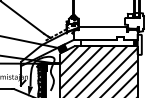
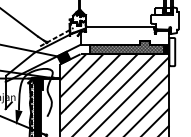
hatch: (107, 41) -> (127, 47), added

